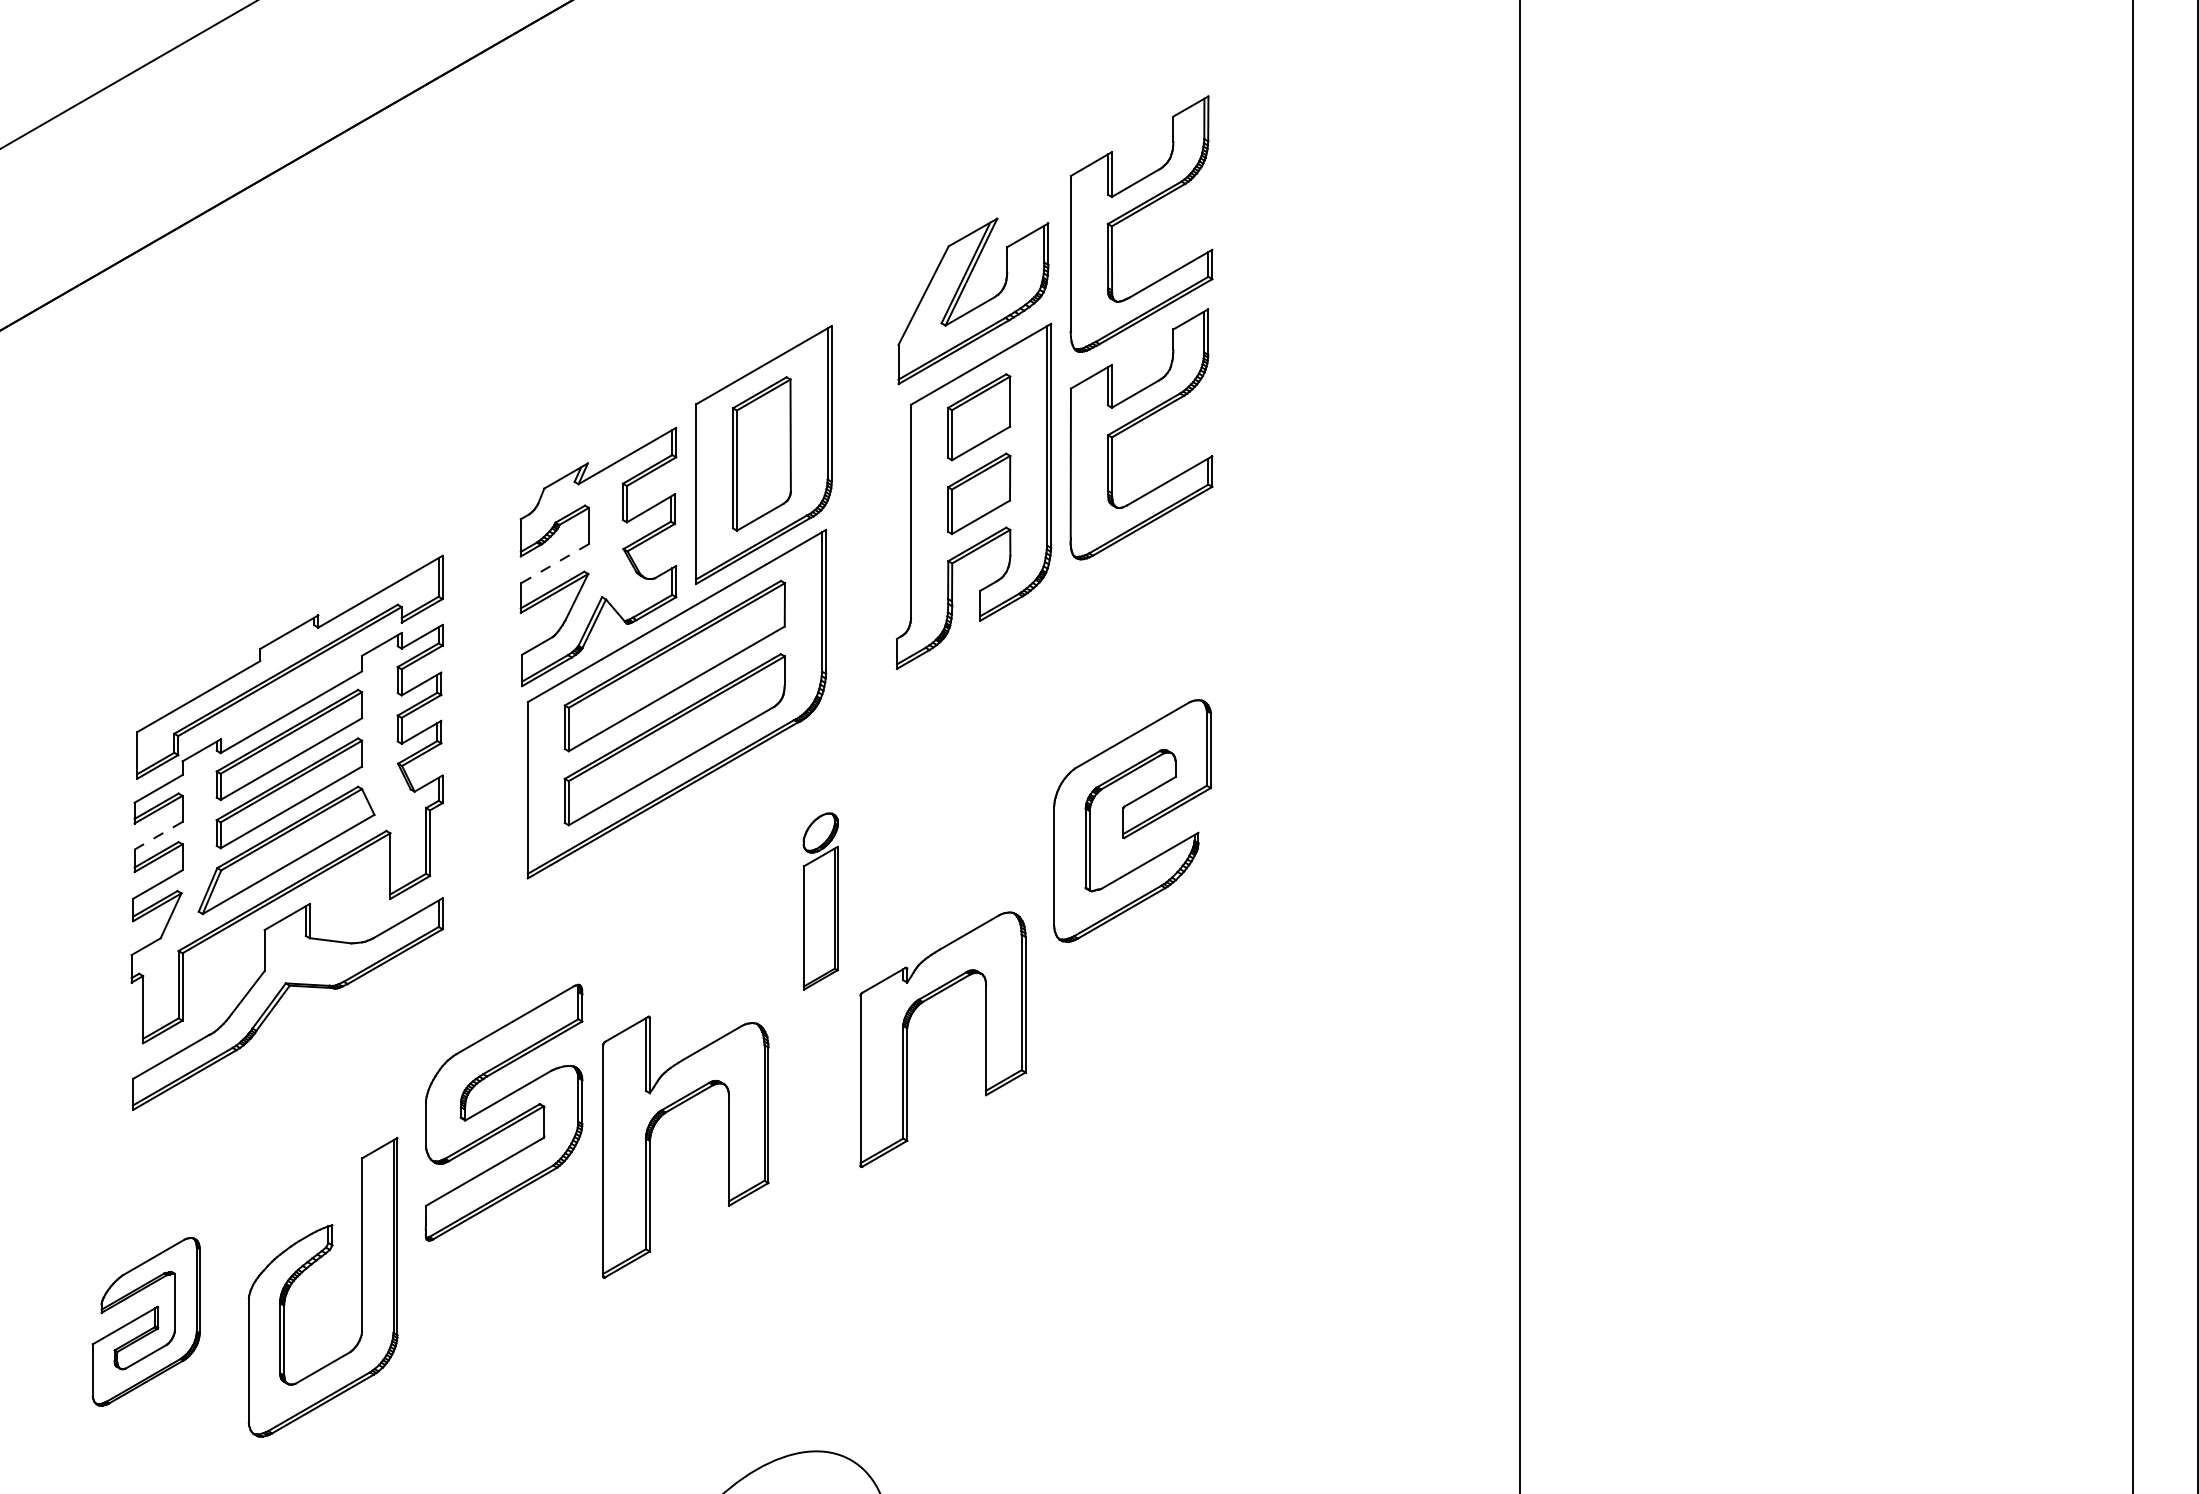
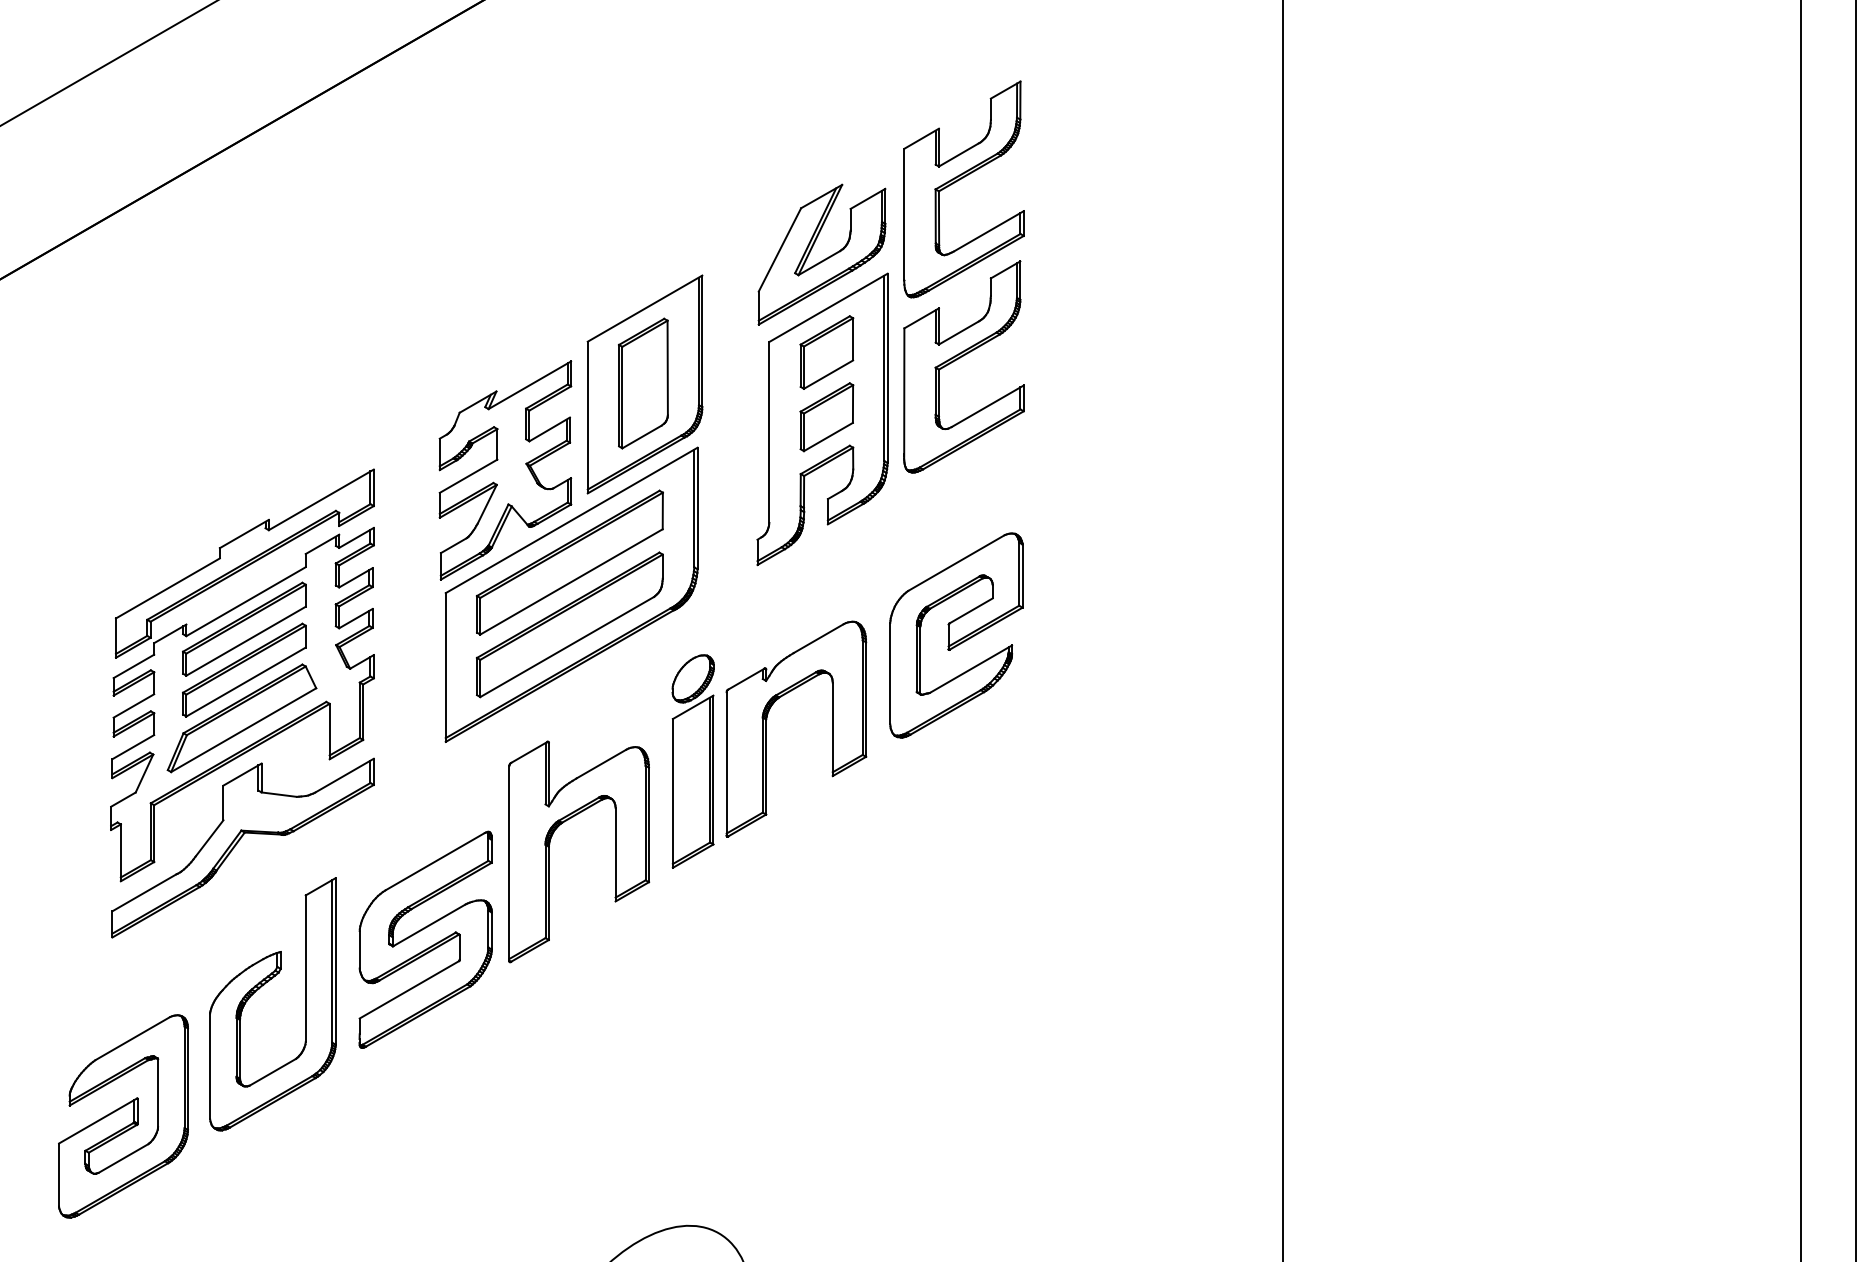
line: (554, 564) -> (468, 476), dashed -> solid
part: (1132, 821) -> (956, 635), moved
line: (158, 836) -> (133, 706), dashed -> solid
part: (820, 901) -> (692, 761), size x1.43
part: (907, 1038) -> (766, 728), moved
part: (651, 1138) -> (550, 844), moved
part: (307, 1269) -> (259, 989), moved
part: (146, 1321) -> (123, 1116), size x1.43

